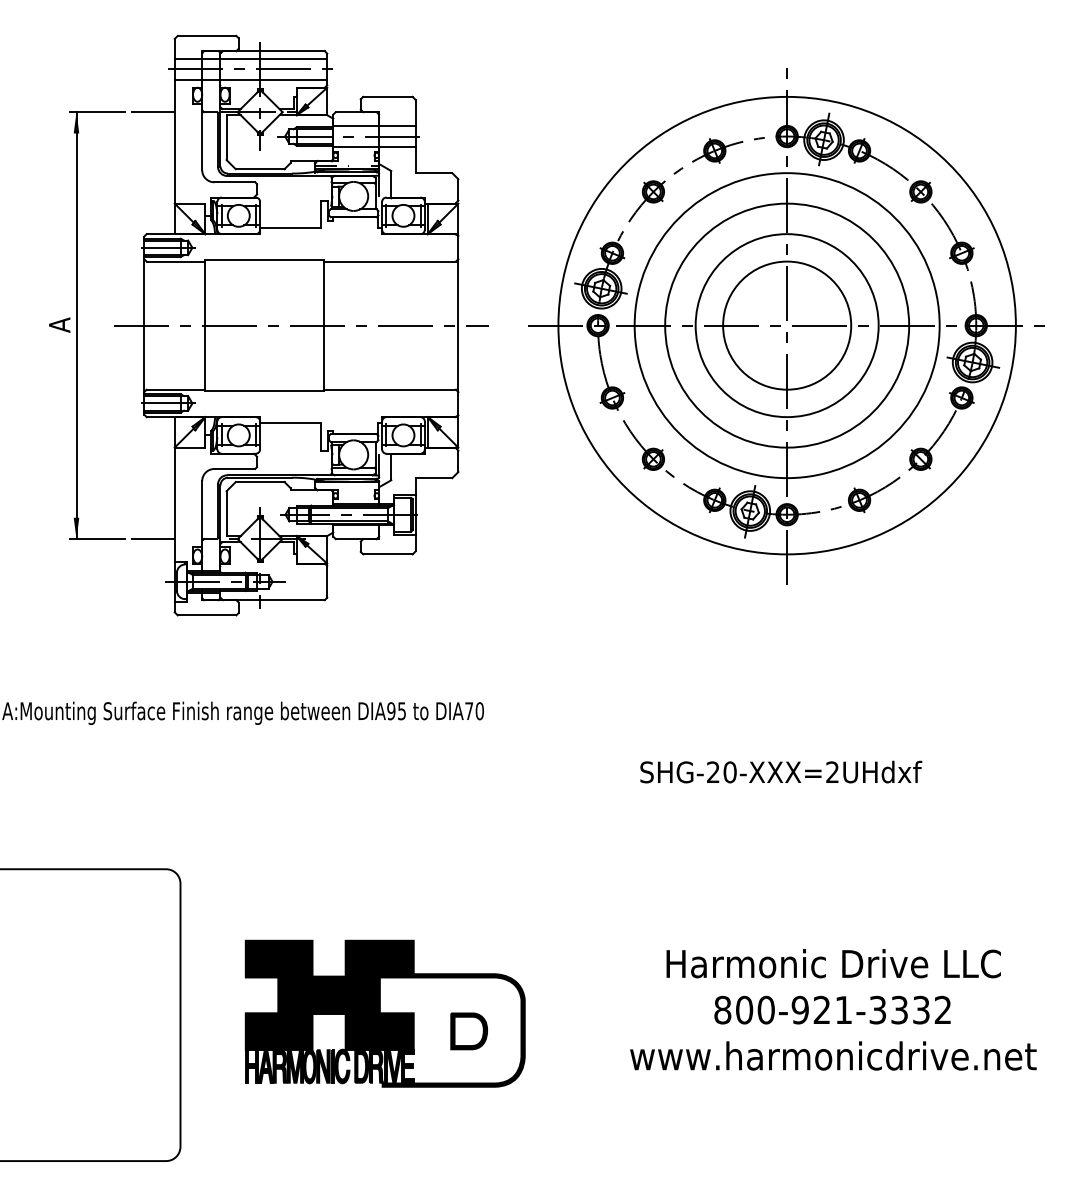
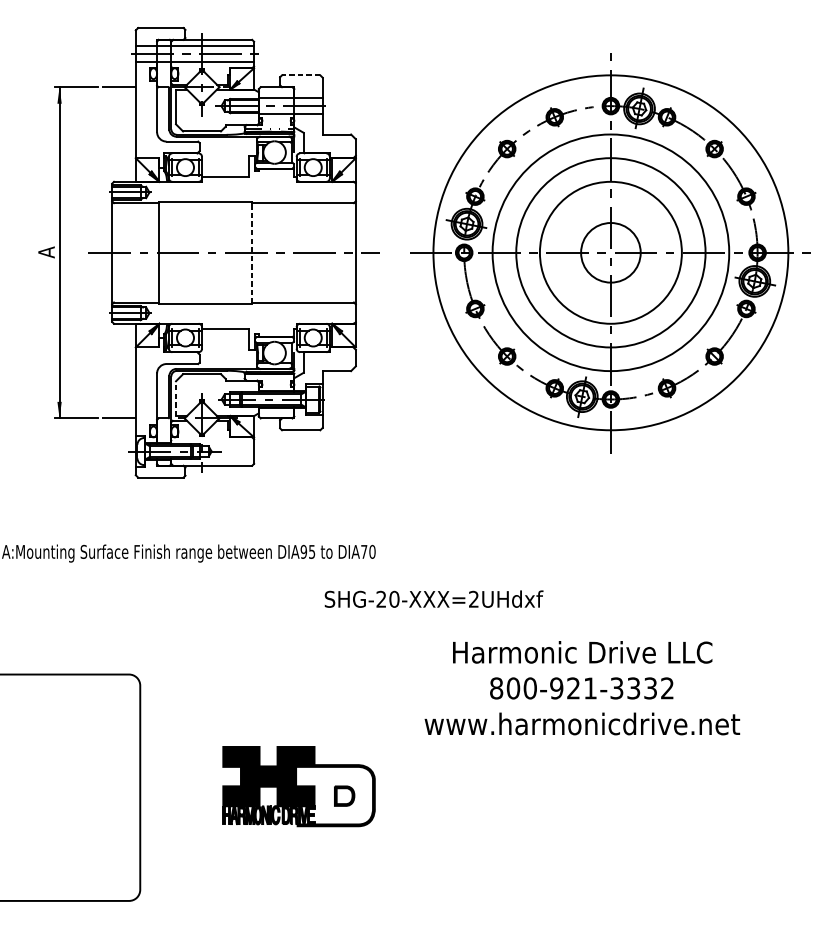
line: (387, 96) -> (300, 75), solid -> dashed
circle: (787, 325) -> (611, 252), size x0.6
line: (324, 326) -> (251, 253), solid -> dashed
line: (226, 513) -> (175, 398), solid -> dashed
text: (781, 771) -> (434, 598), moved
part: (833, 1009) -> (582, 687), moved
part: (384, 1013) -> (298, 786), size x0.7

